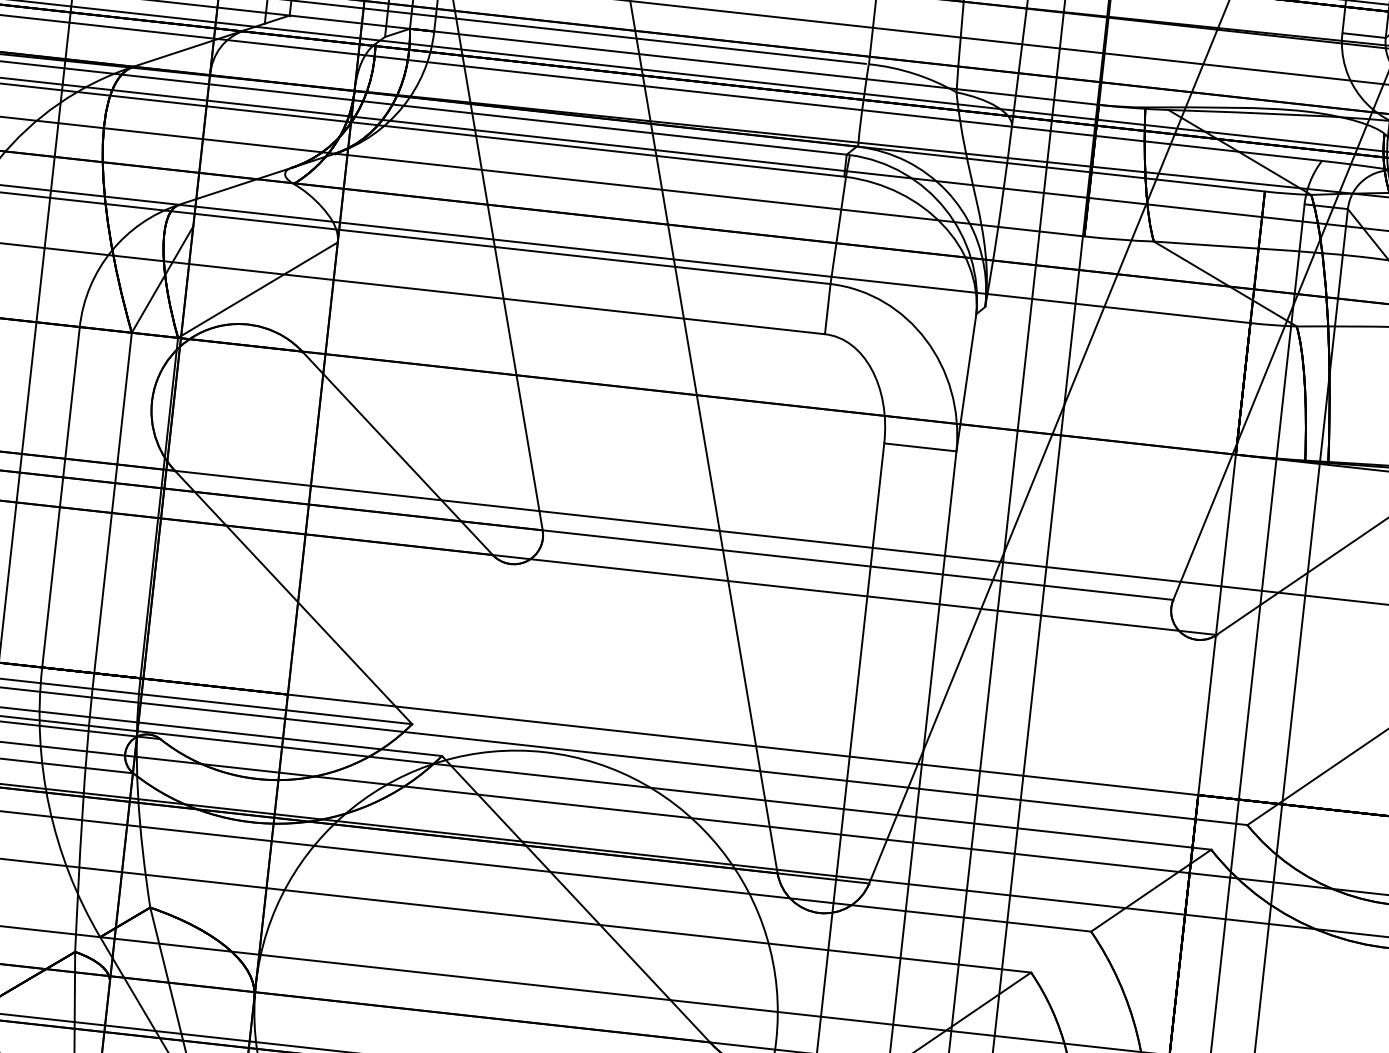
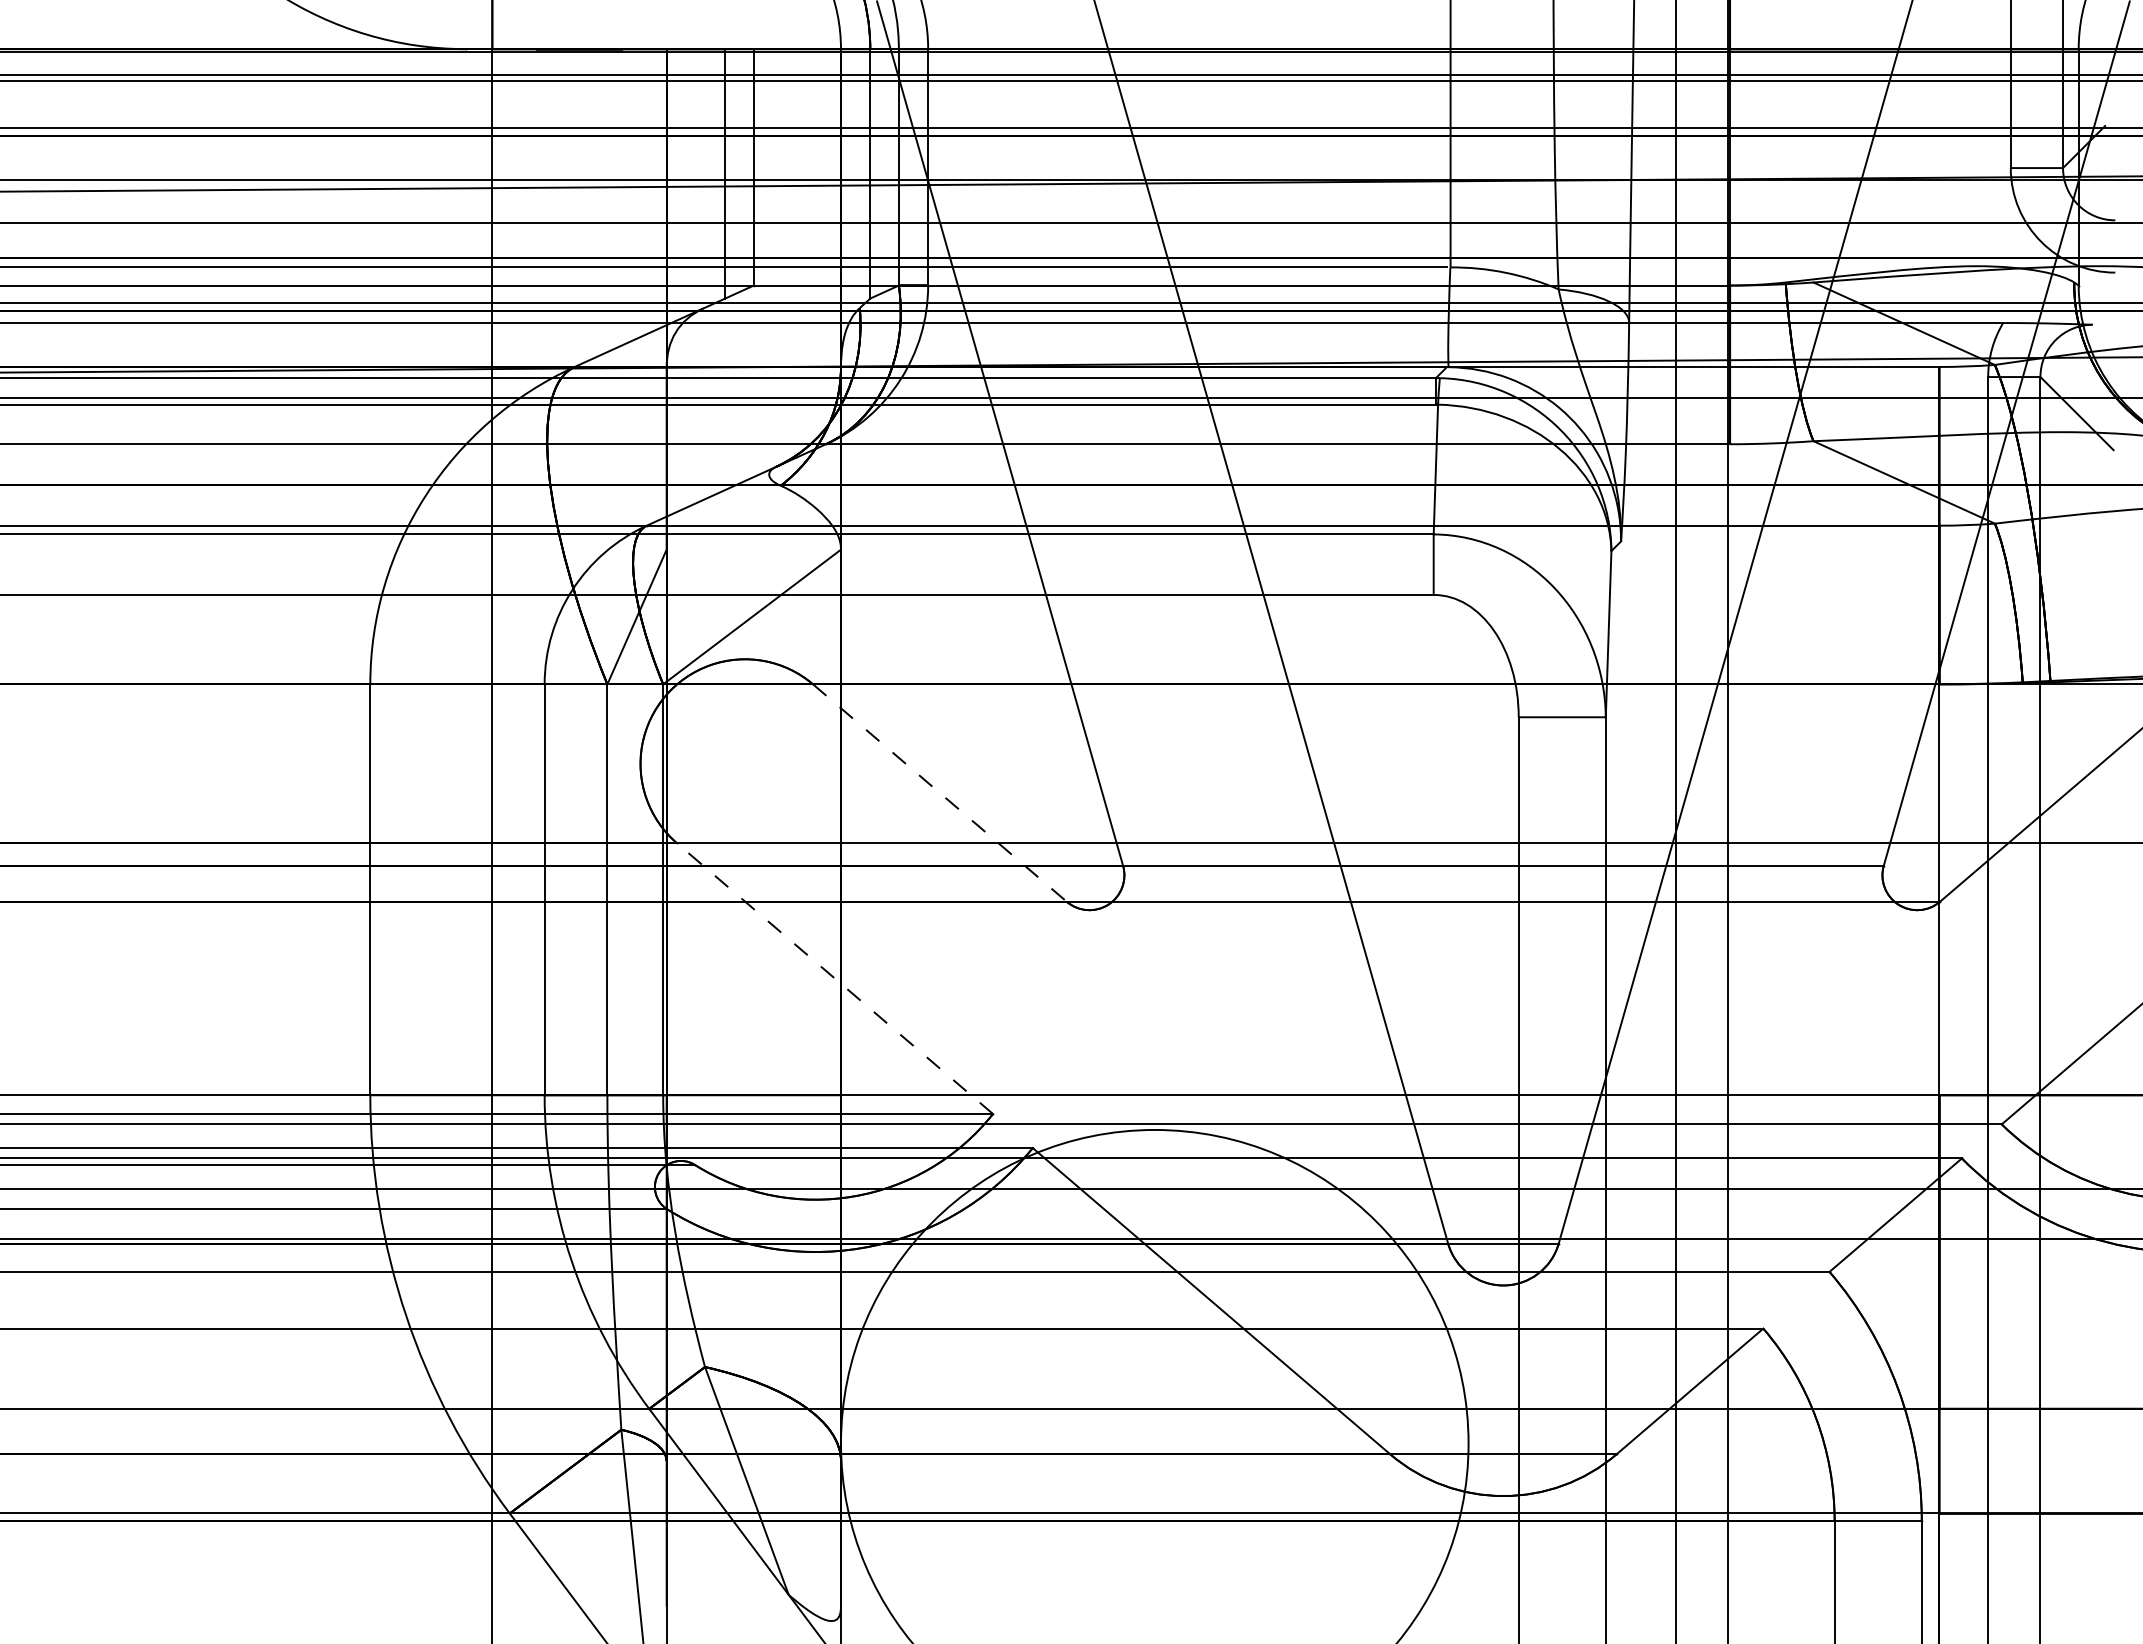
line: (397, 453) -> (940, 793), solid -> dashed
line: (293, 597) -> (834, 978), solid -> dashed

